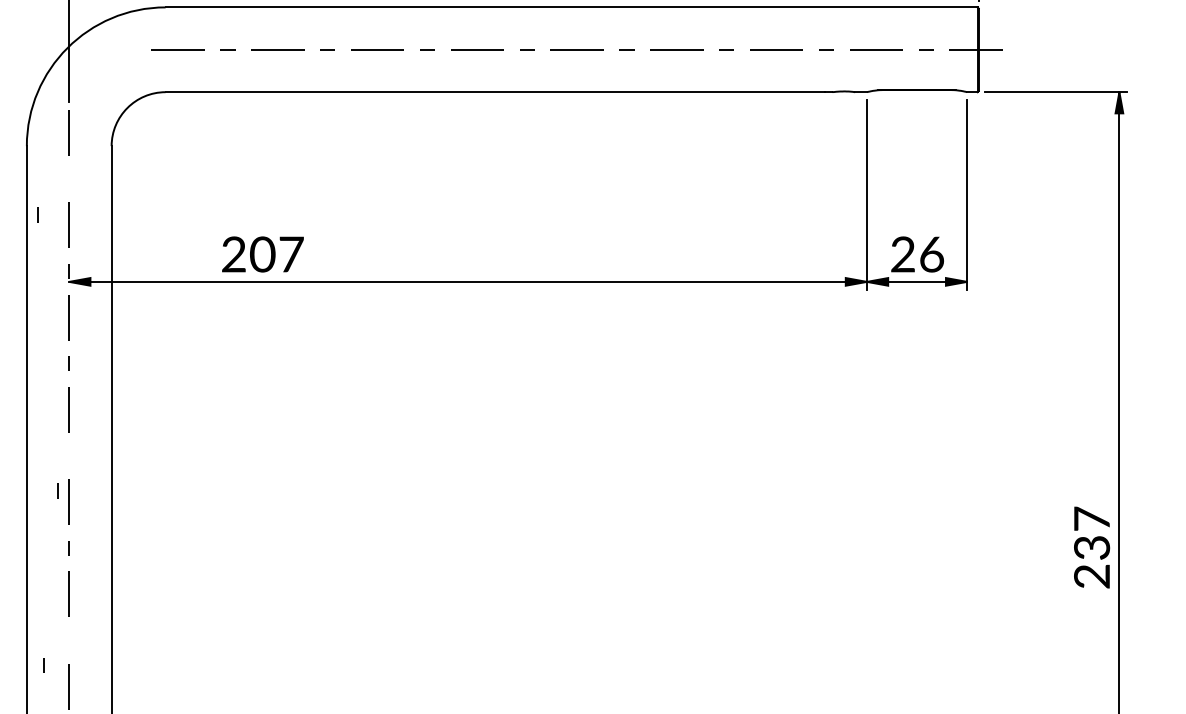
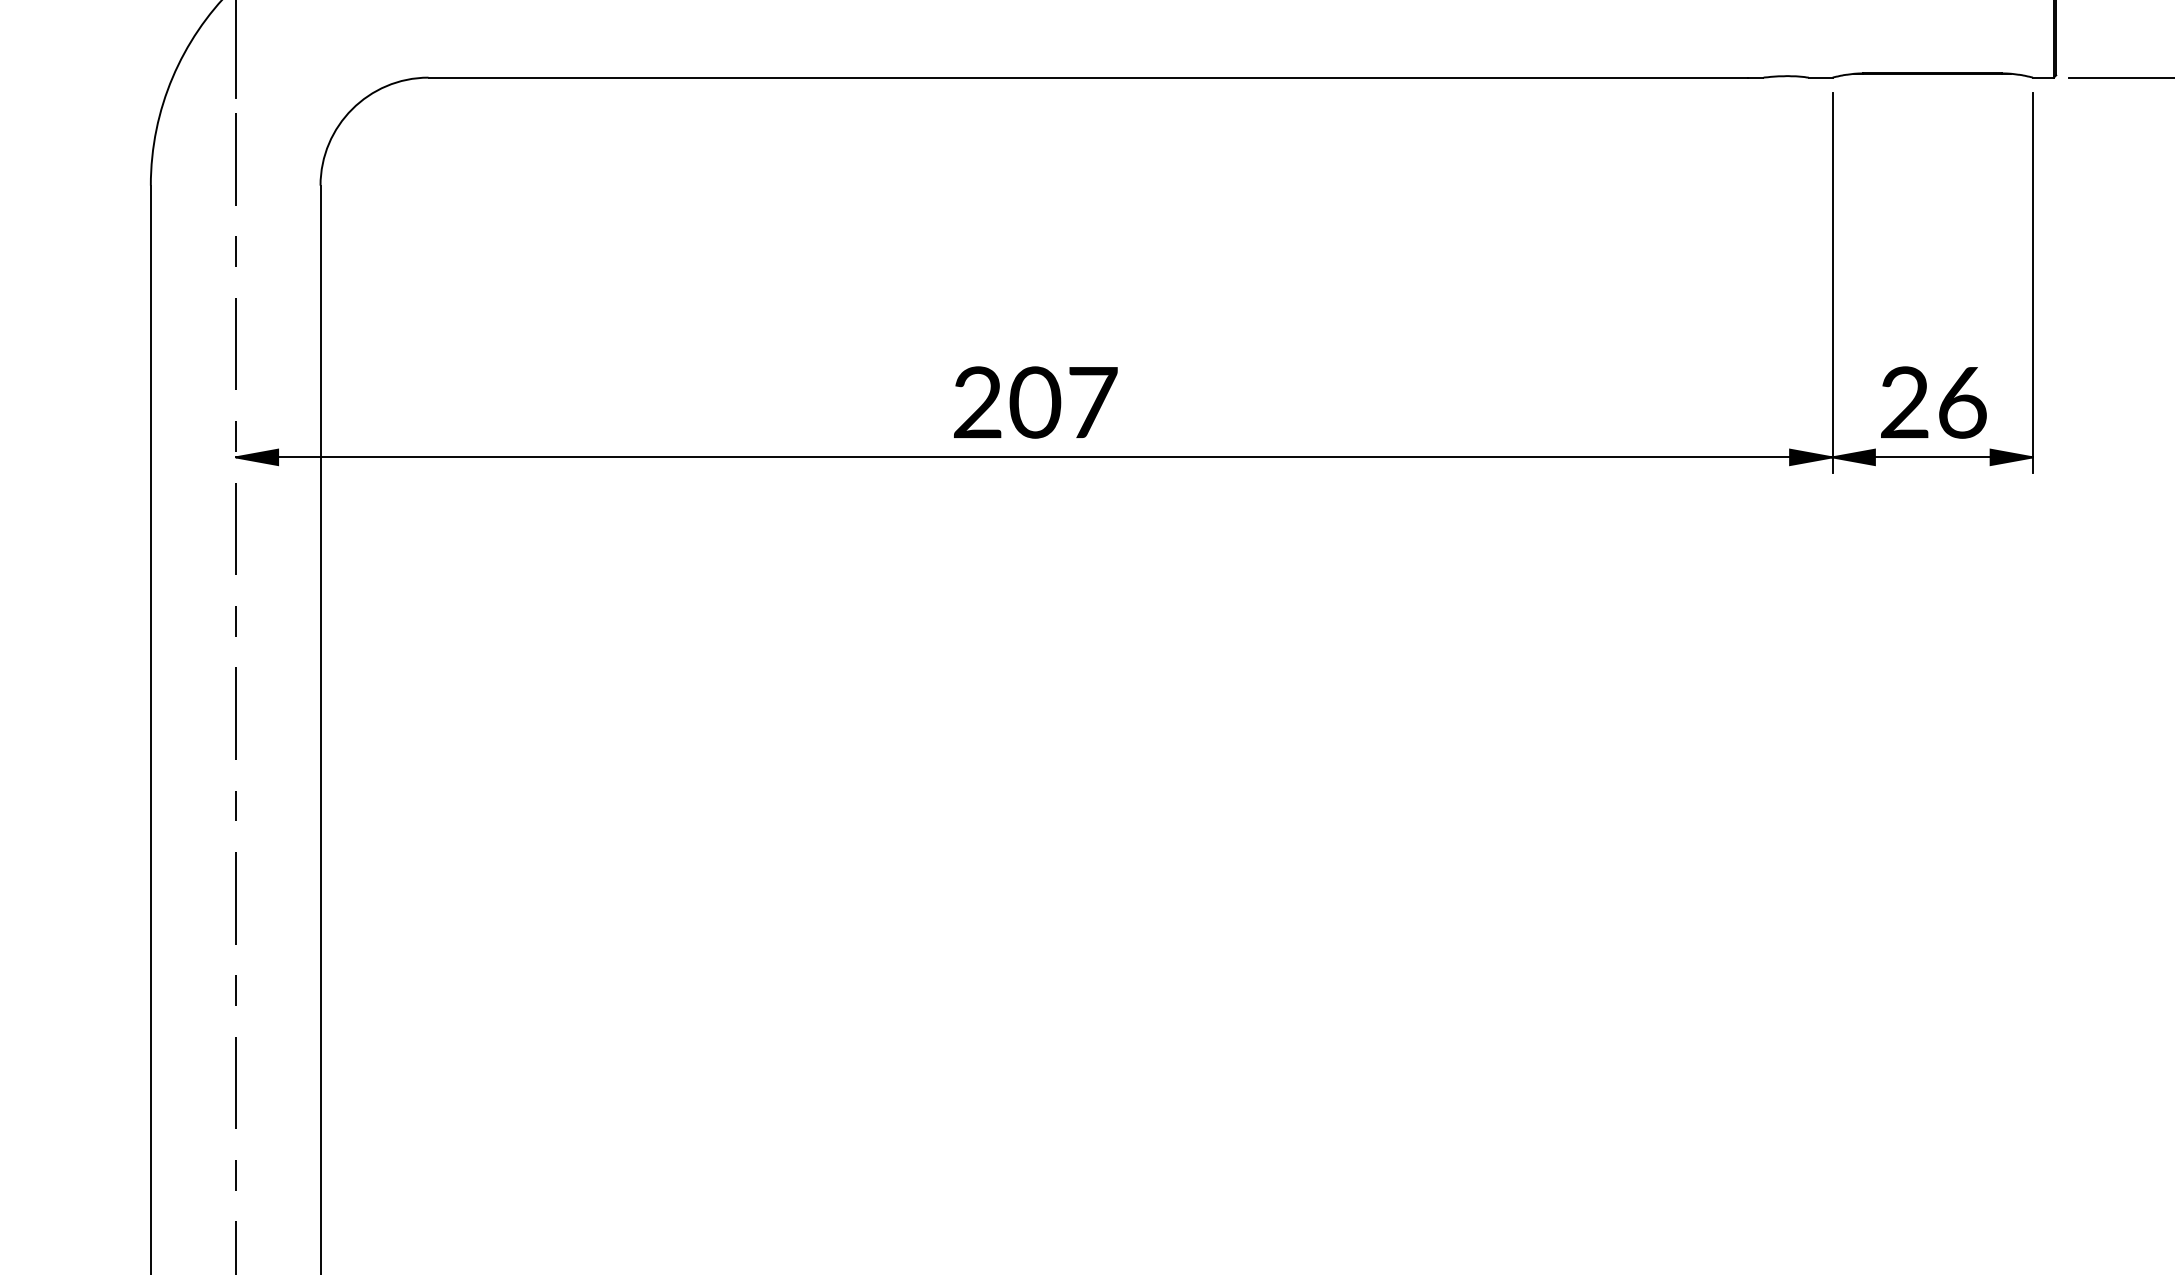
line: (37, 214) -> (234, 250), moved
text: (262, 254) -> (1034, 402), moved
line: (57, 490) -> (234, 804), moved
line: (43, 665) -> (234, 1175), moved

